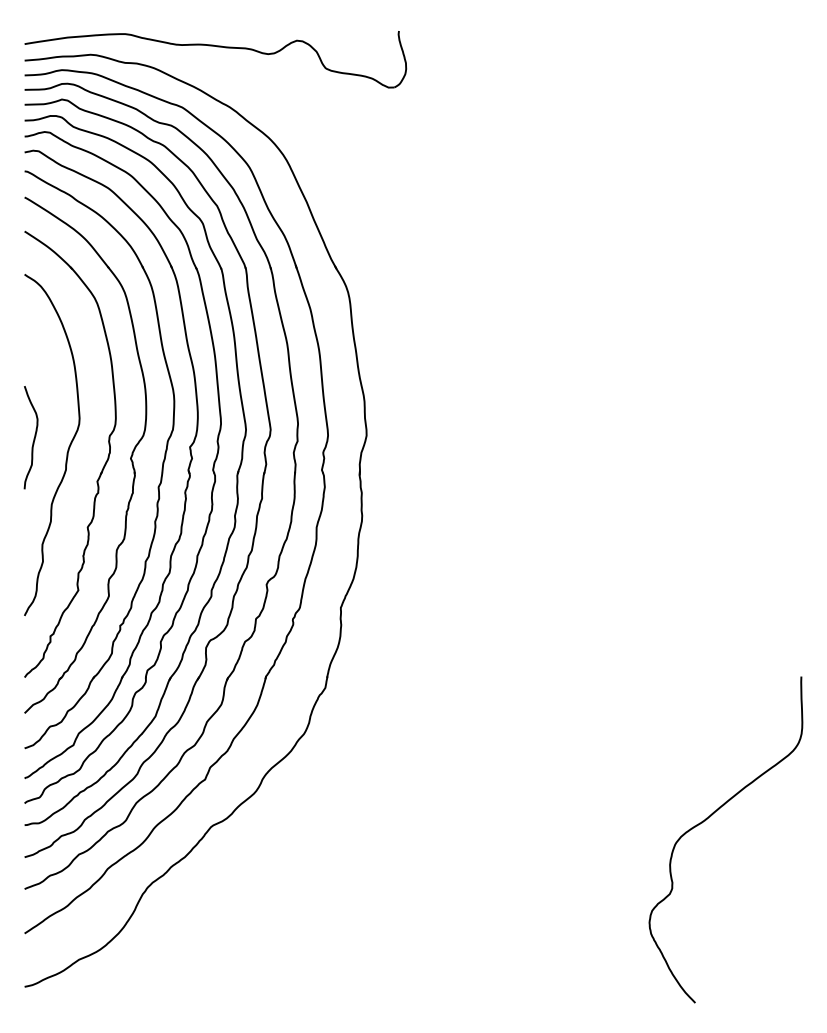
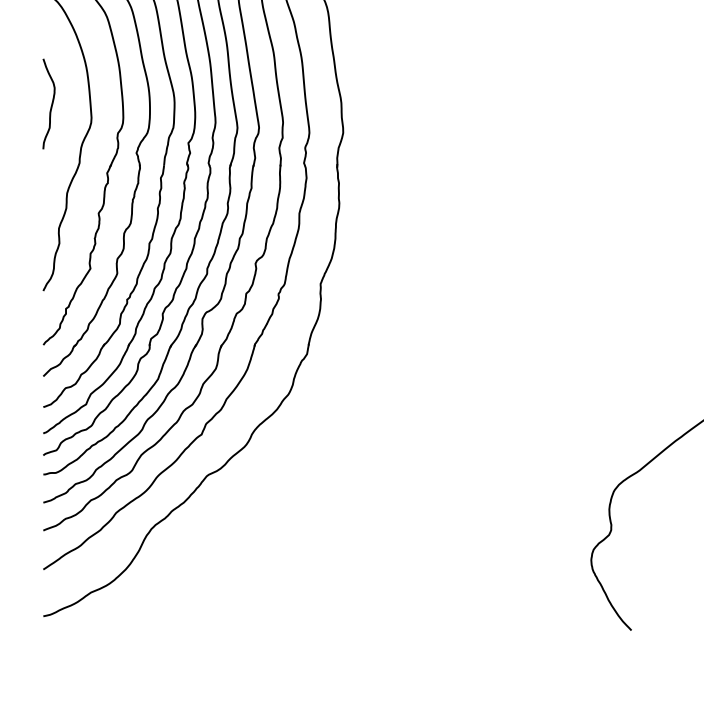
curve: (33, 438) -> (51, 104), moved

